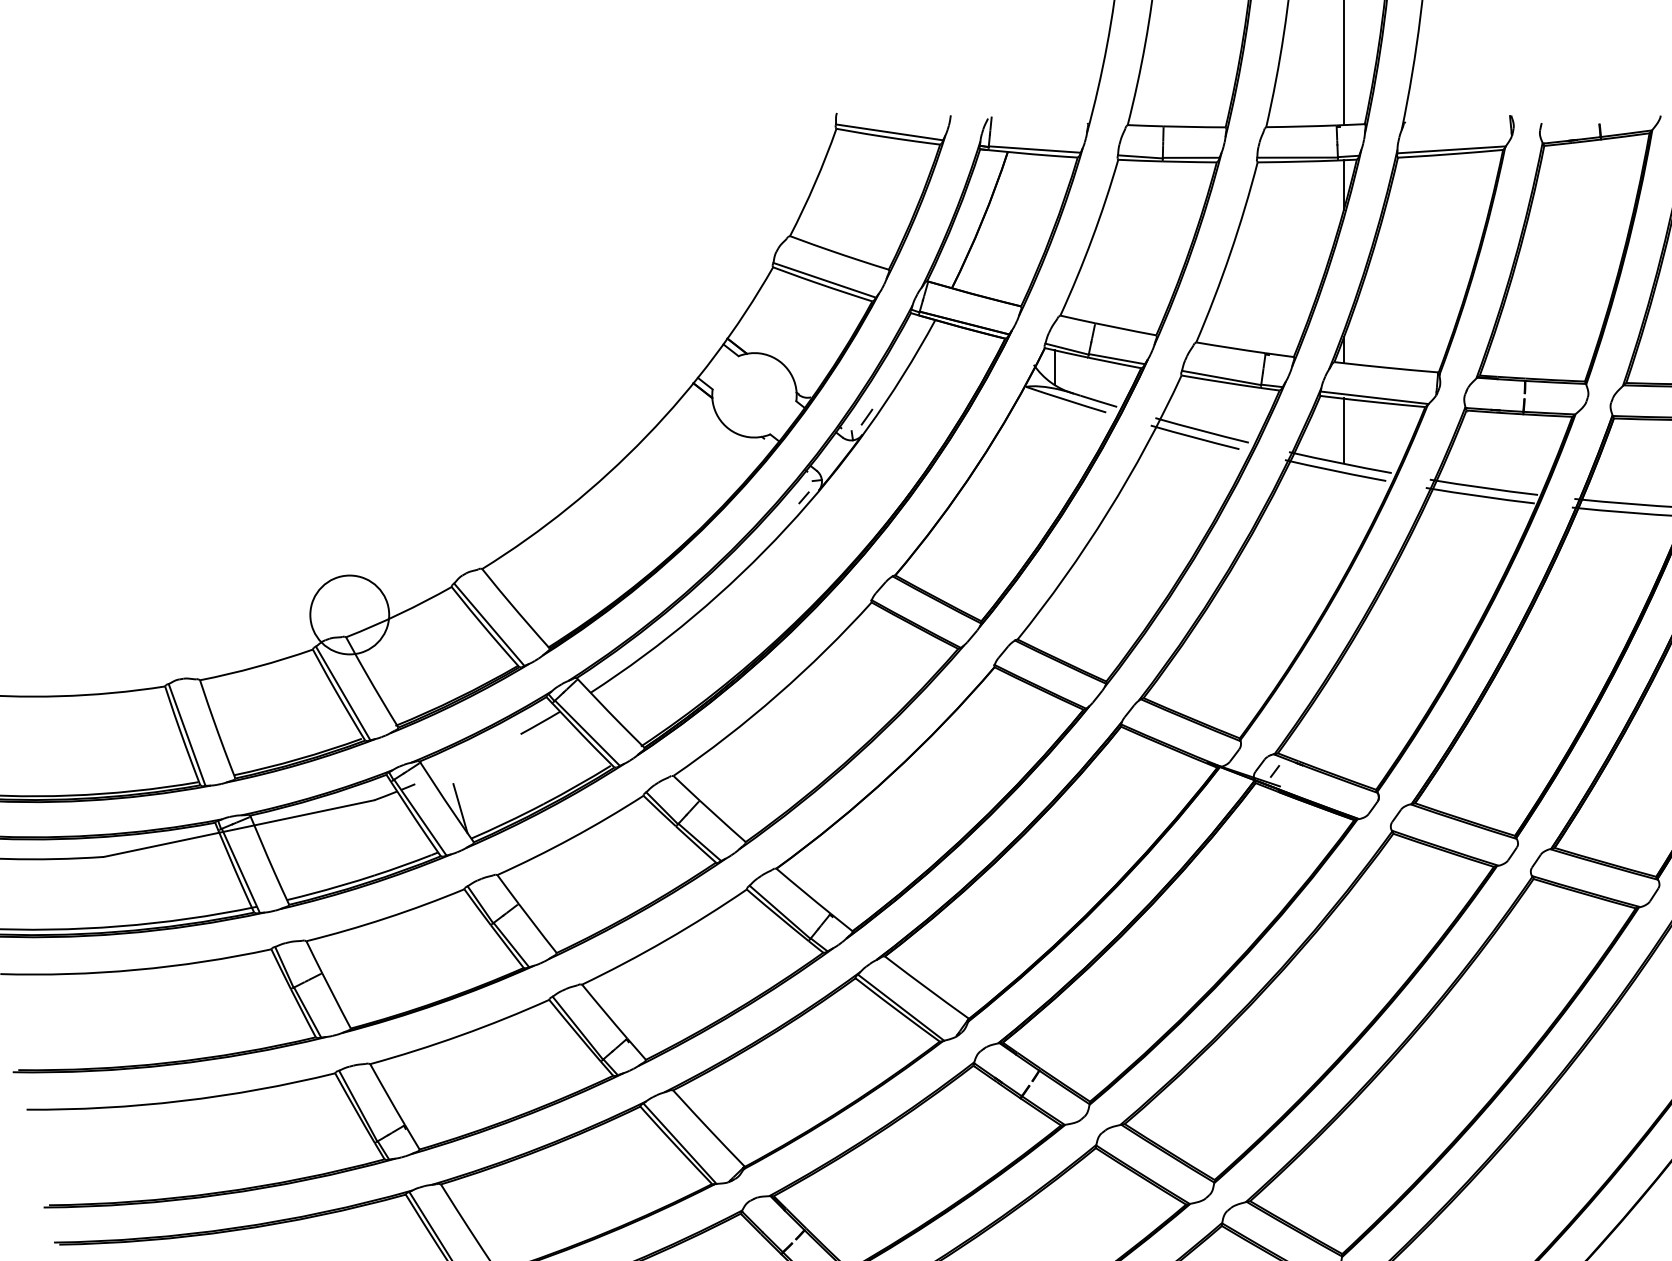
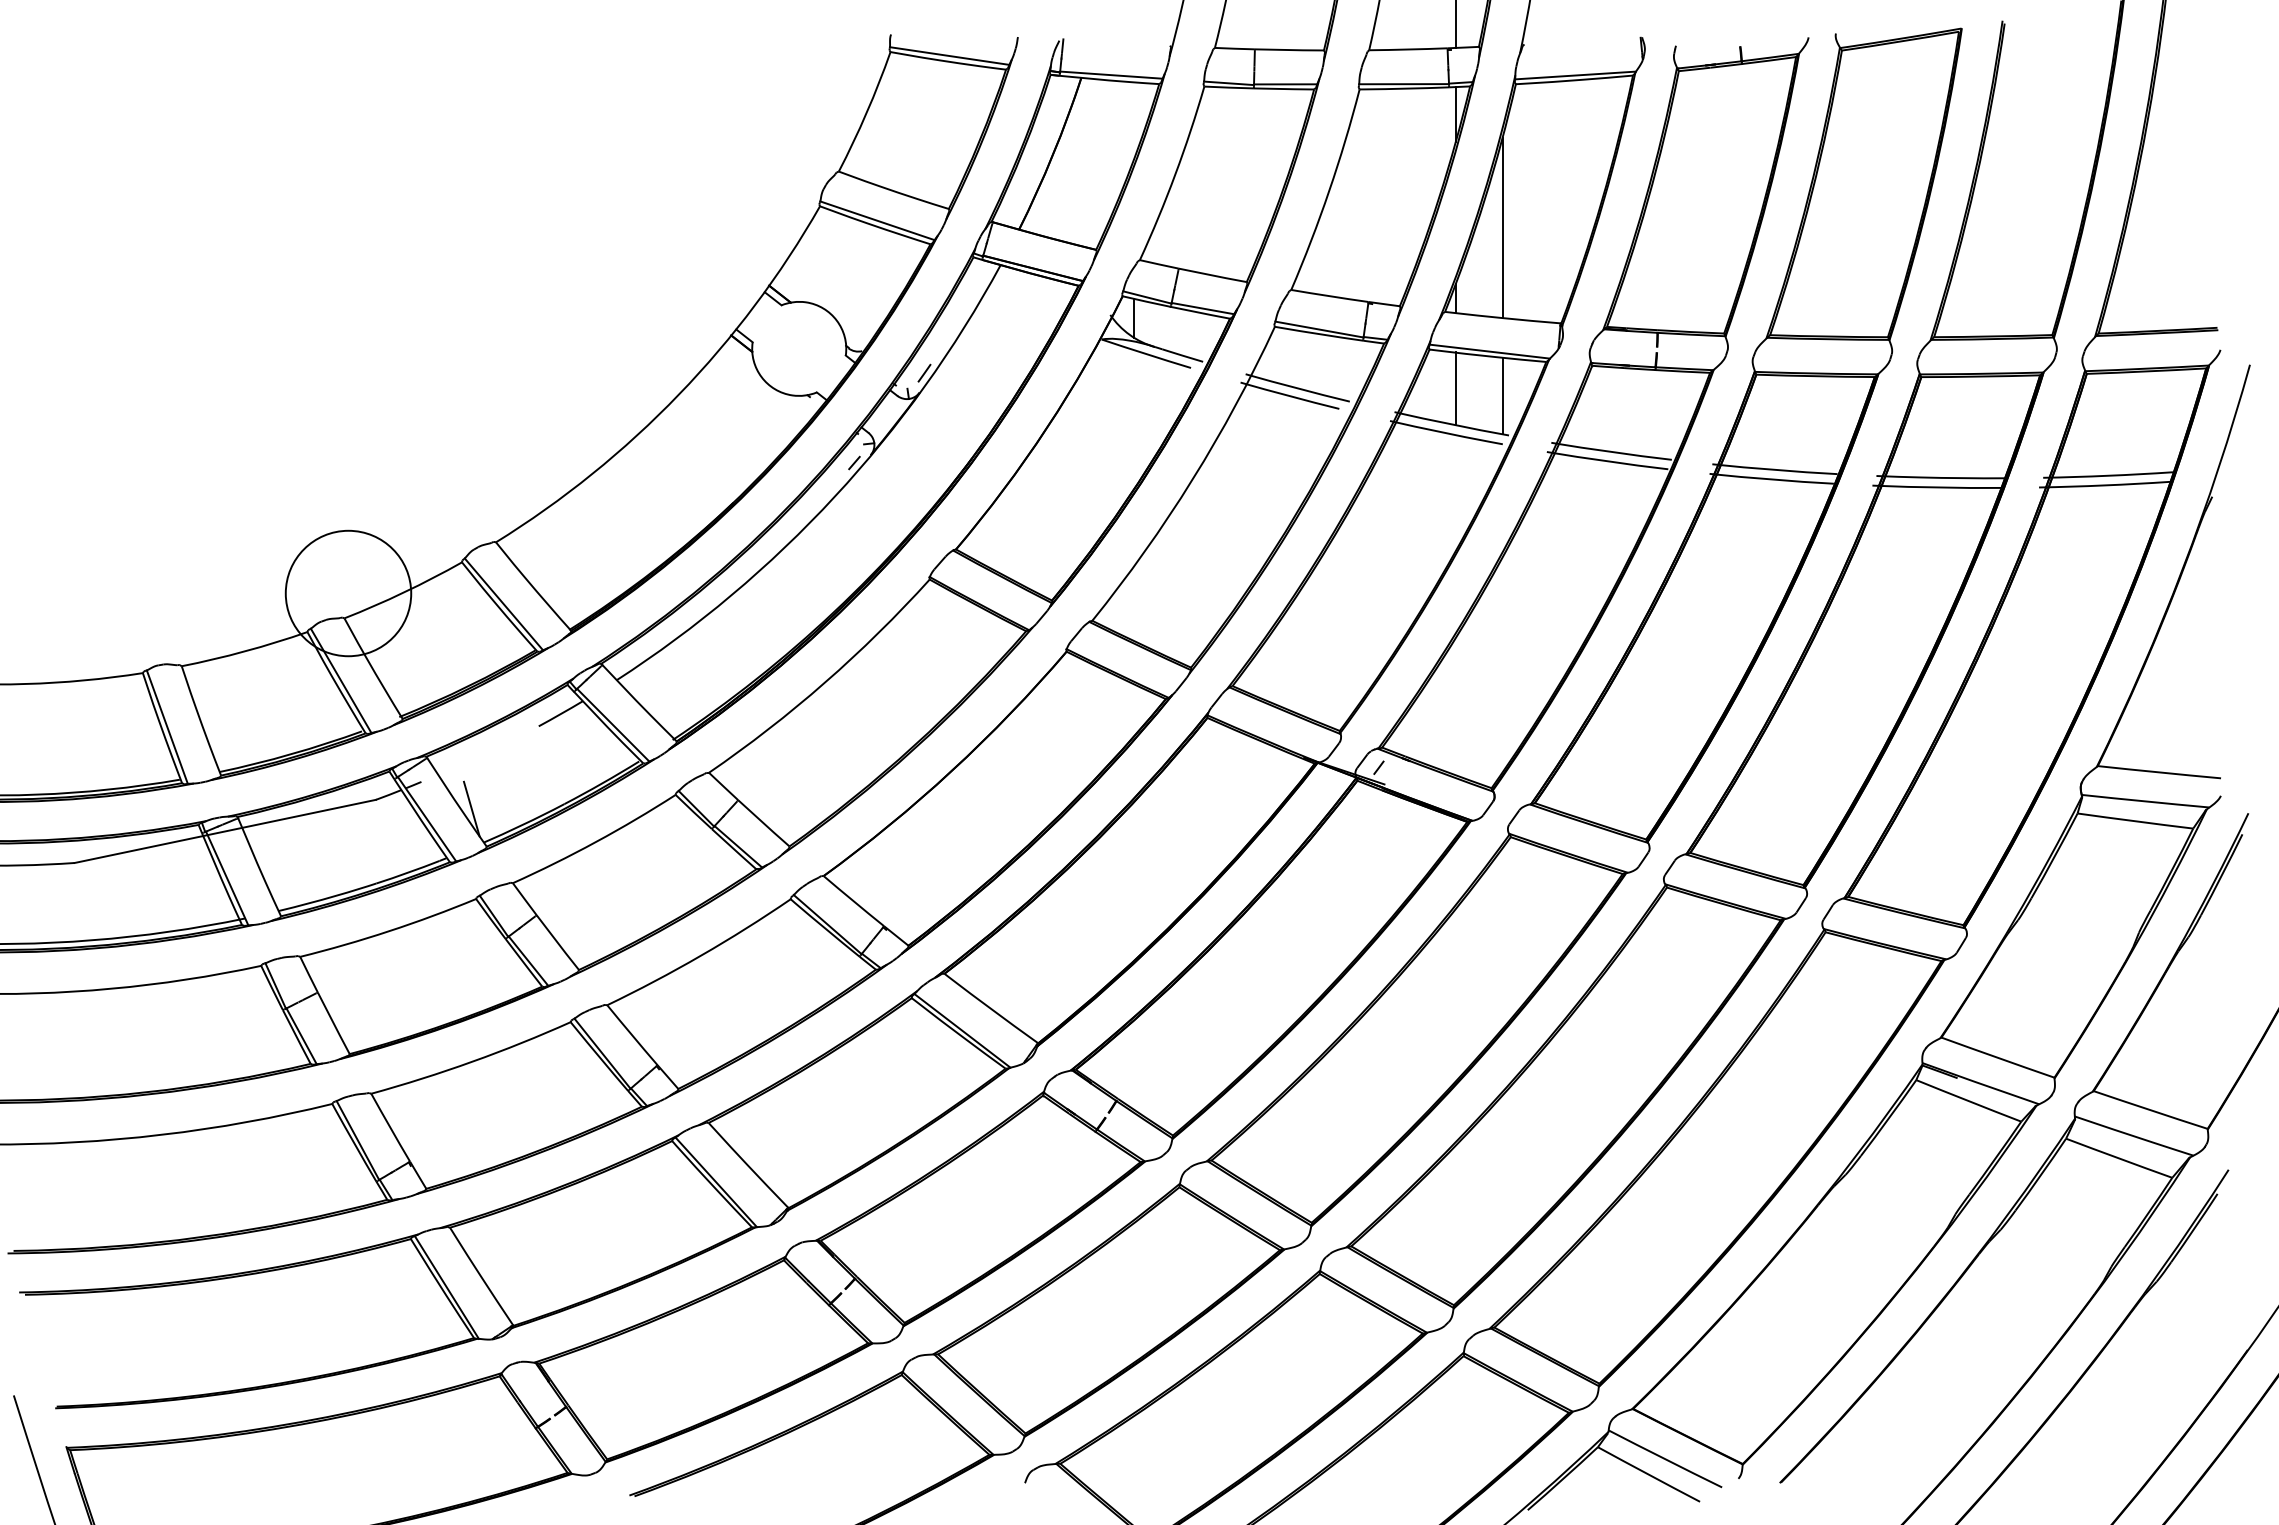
line: (1385, 286) -> (1502, 227), added
line: (1385, 437) -> (1502, 395), added
circle: (349, 614) -> (348, 593), size x1.43

